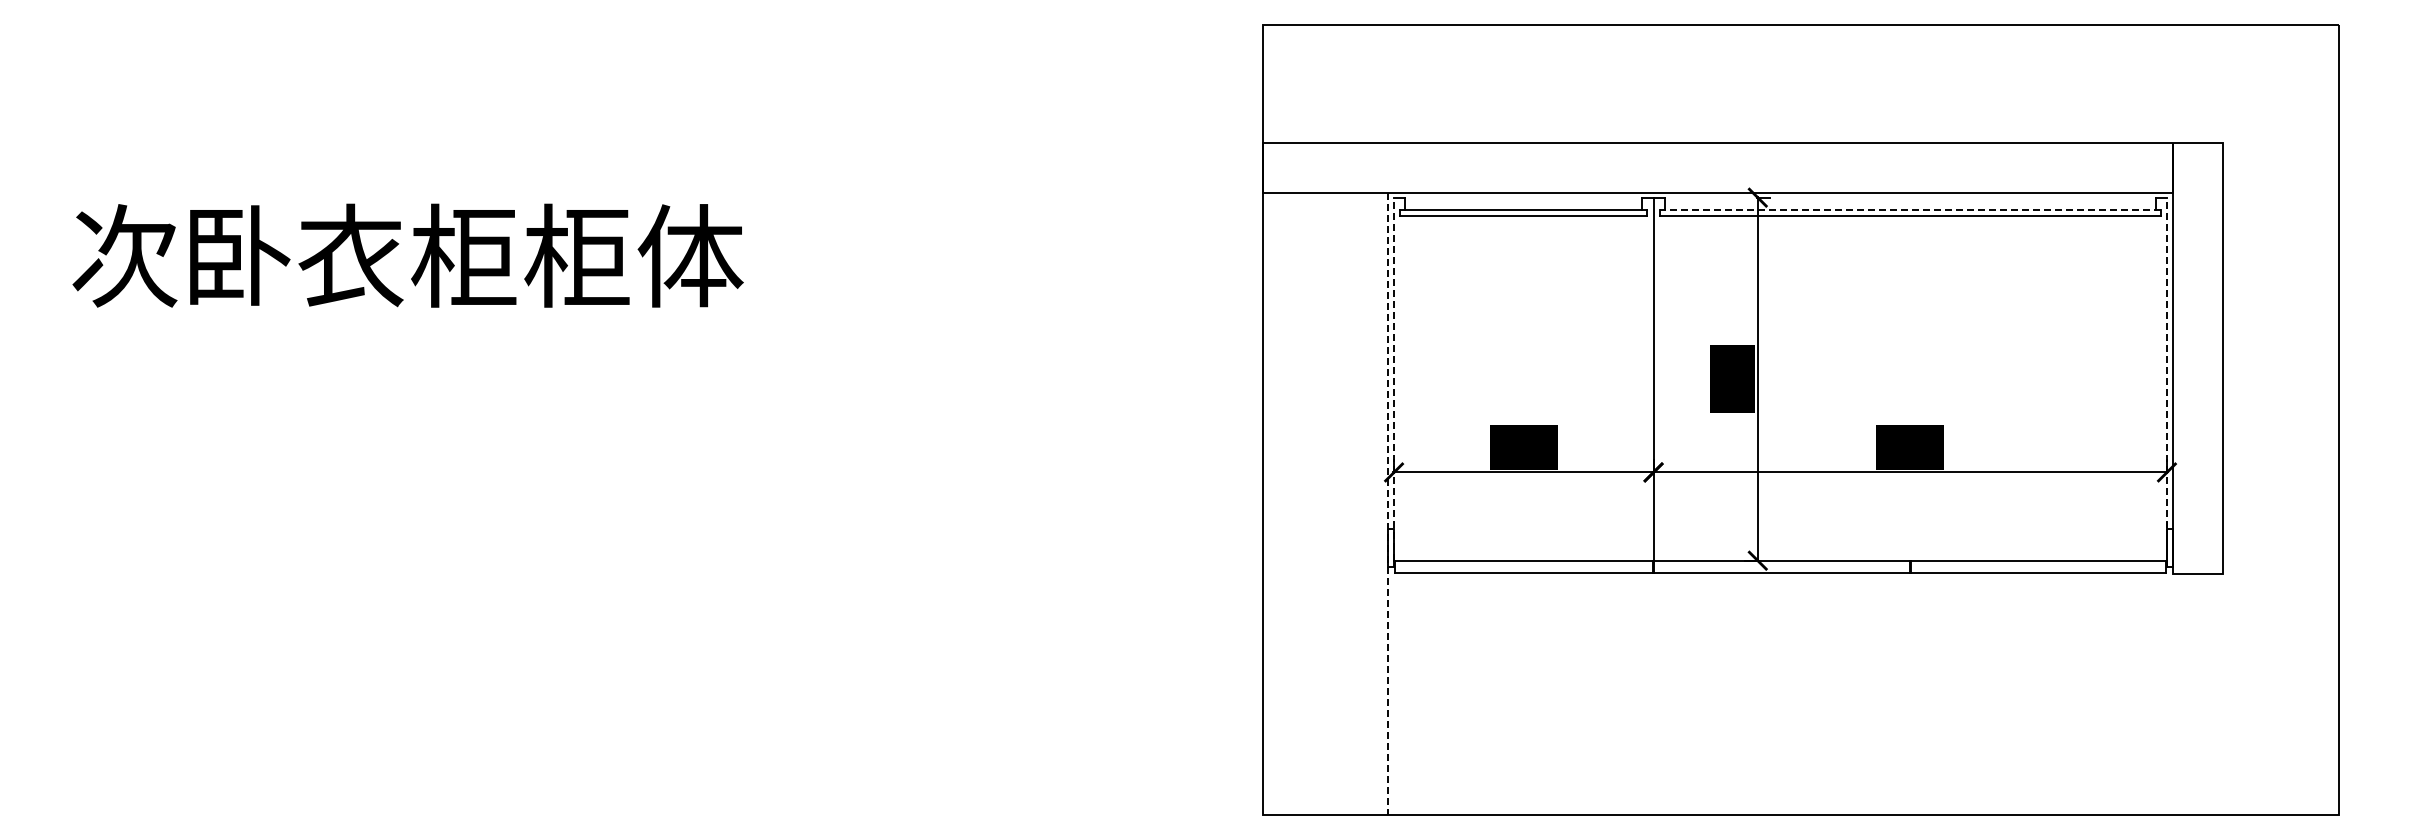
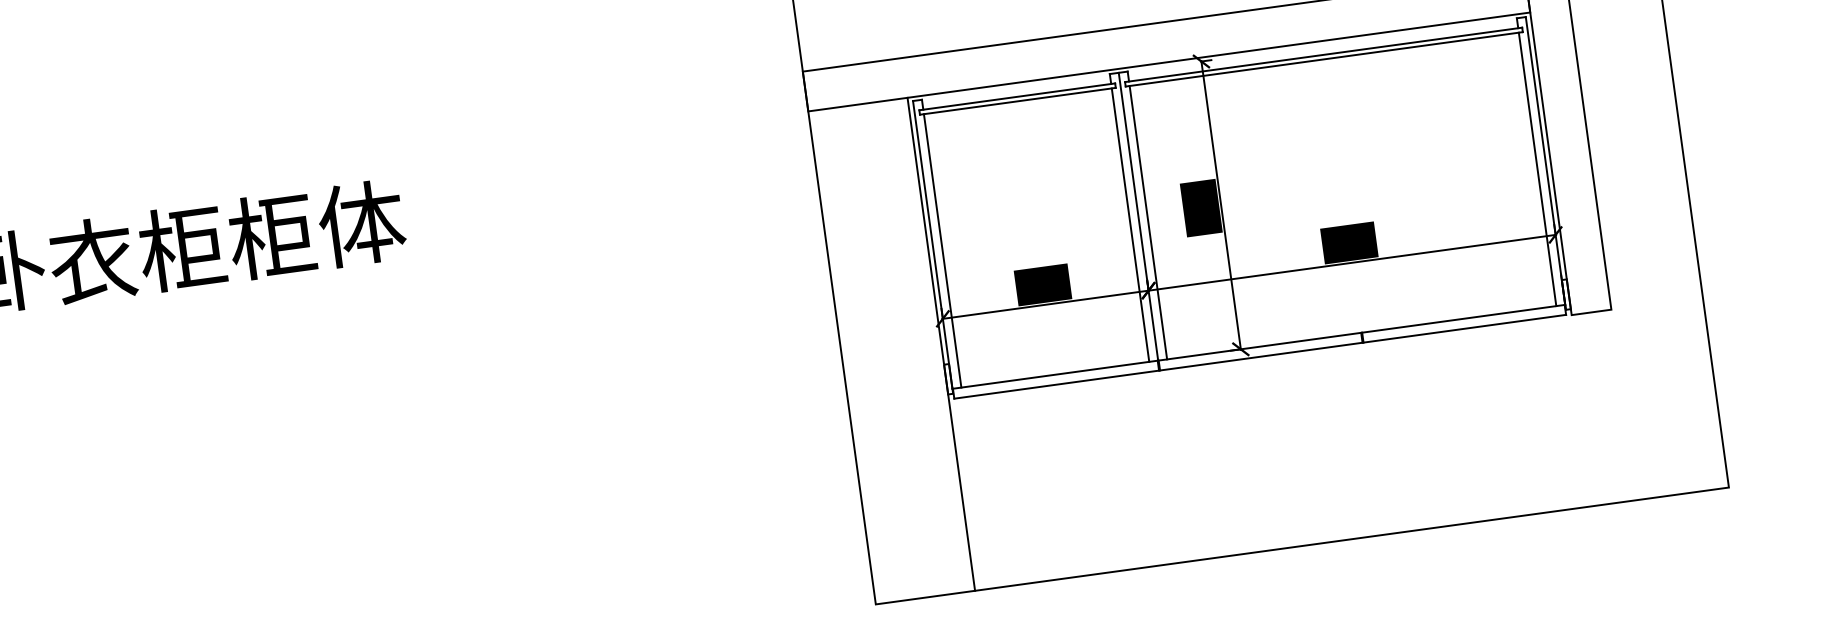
line: (1909, 210) -> (1323, 55), dashed -> solid
line: (1394, 379) -> (933, 245), dashed -> solid
line: (2166, 379) -> (1545, 161), dashed -> solid
line: (1405, 387) -> (942, 250), added
line: (1642, 387) -> (1130, 224), added
line: (1664, 387) -> (1148, 222), added
line: (2155, 387) -> (1537, 168), added
line: (1387, 503) -> (941, 344), dashed -> solid

